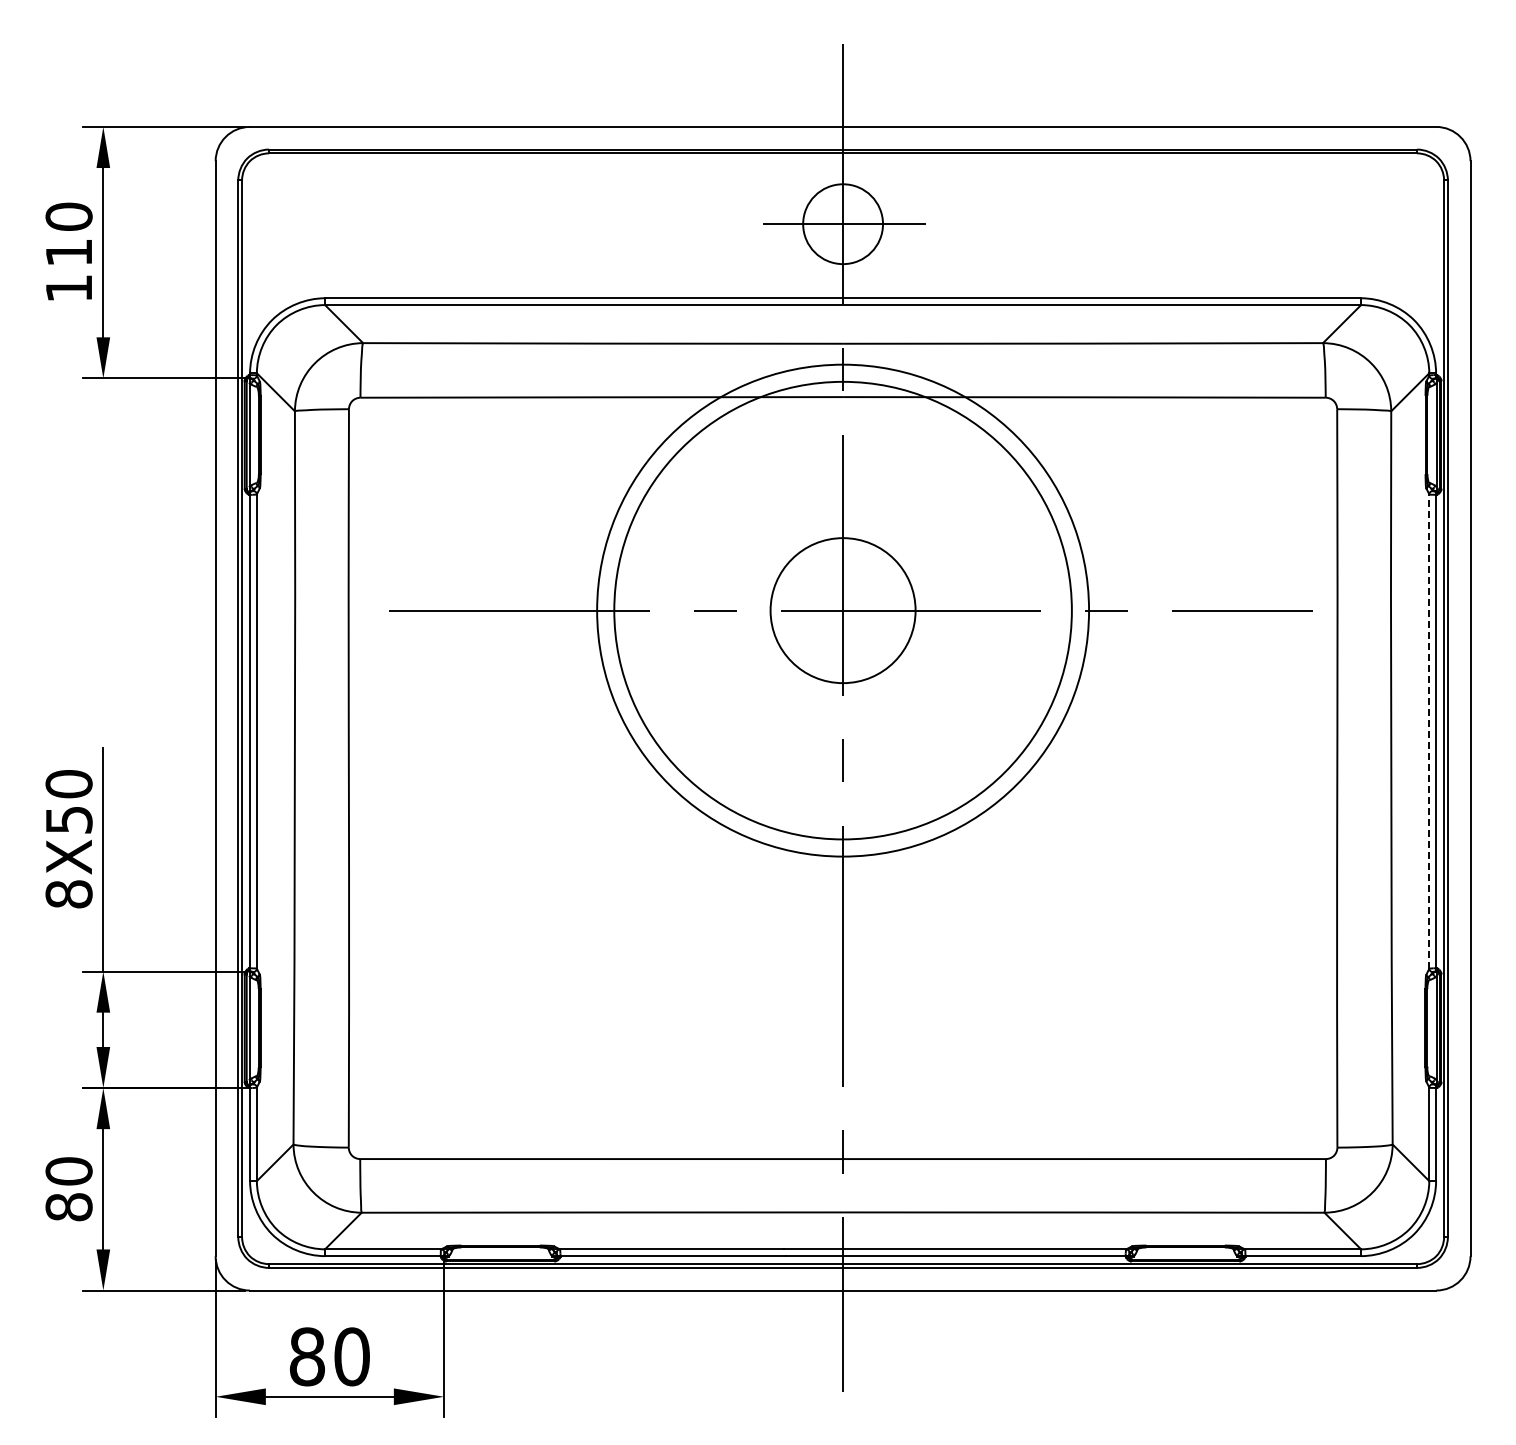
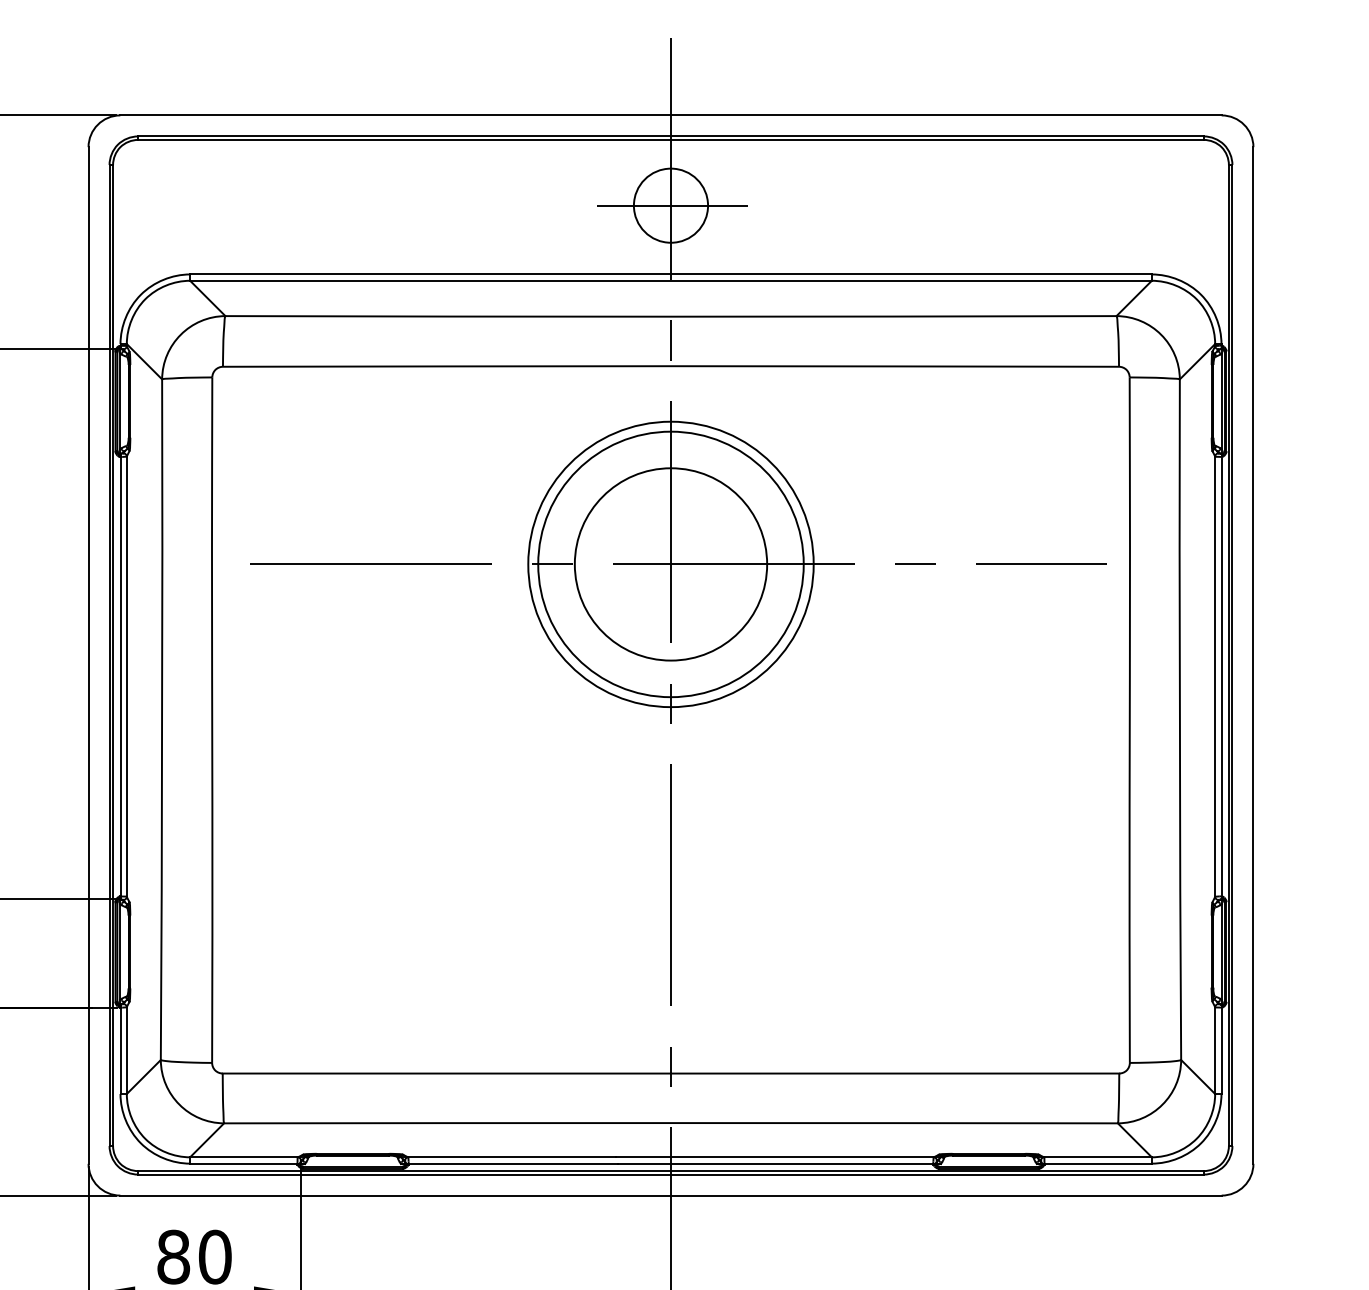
circle: (842, 610) -> (670, 564), size x0.62
circle: (842, 610) -> (670, 564), size x1.43
circle: (843, 610) -> (671, 564), size x0.62
line: (1429, 731) -> (1215, 676), dashed -> solid

